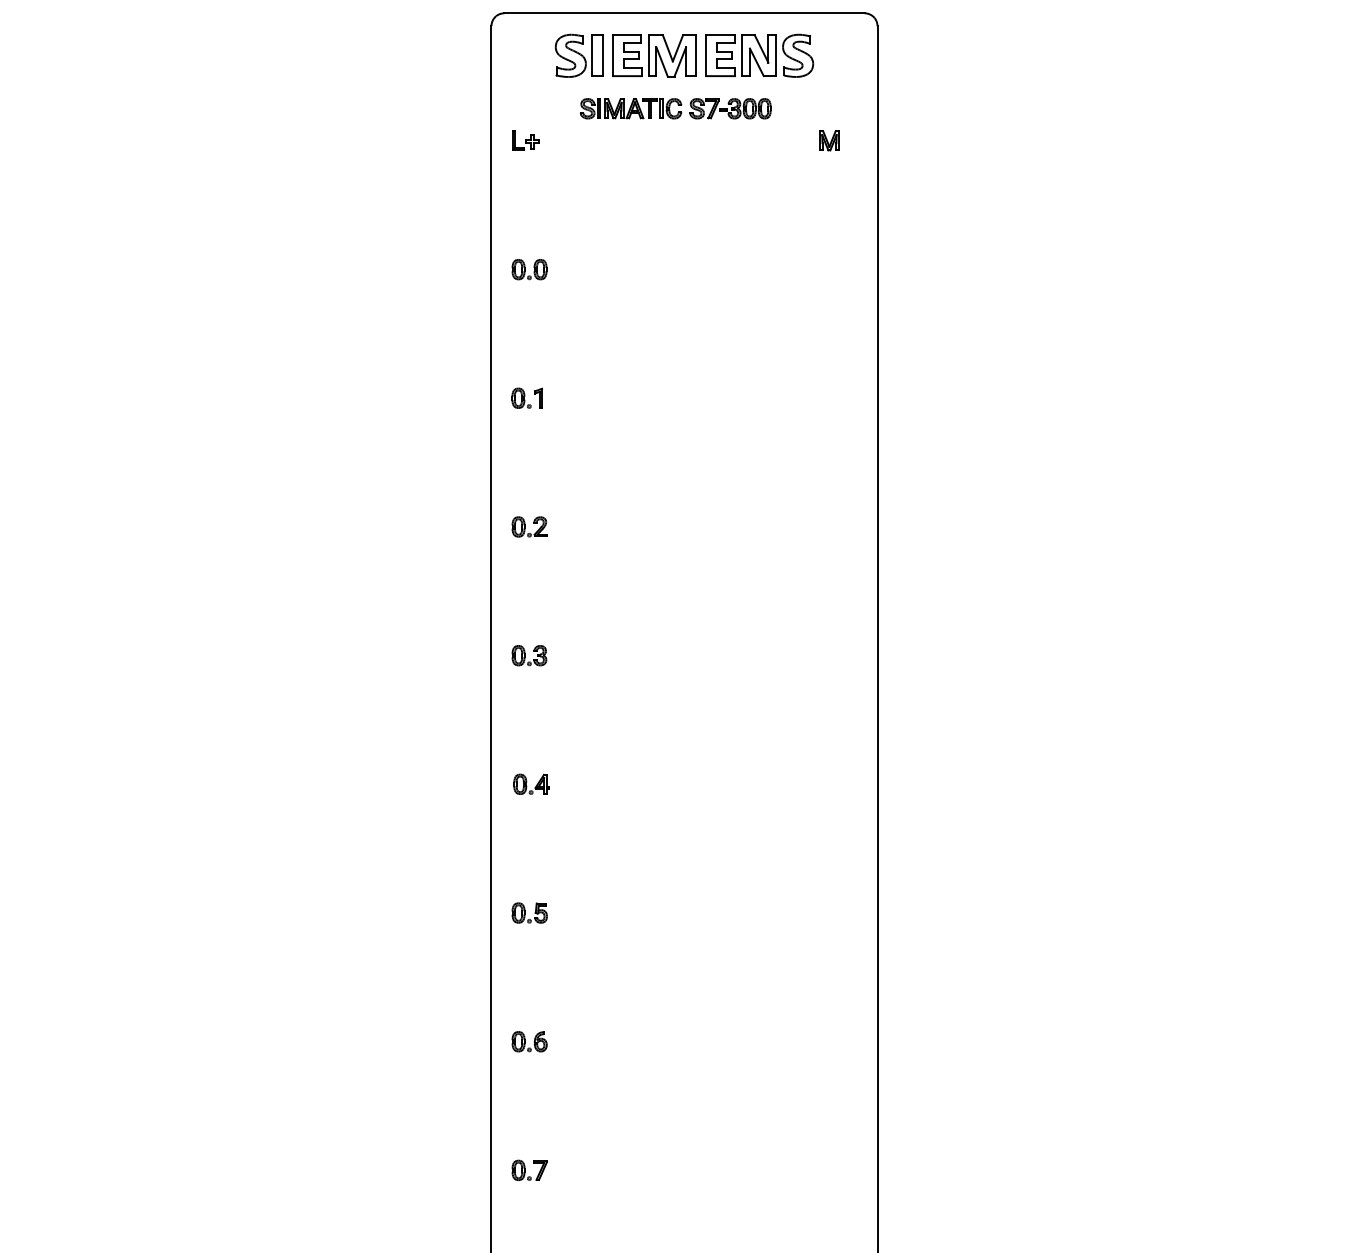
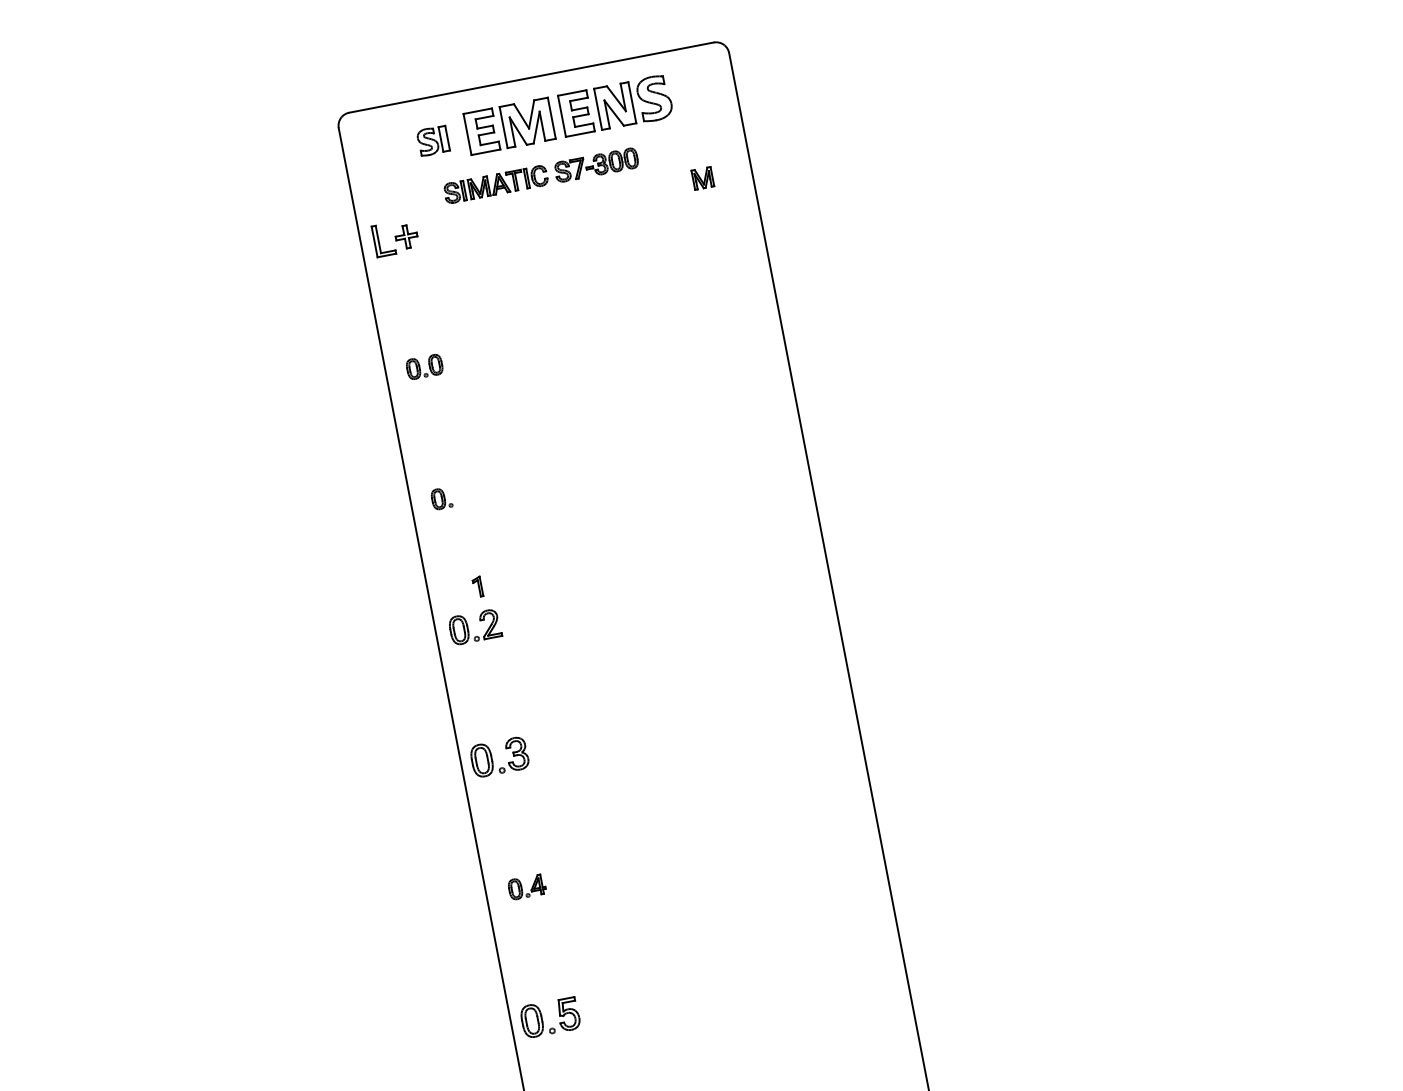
part: (578, 55) -> (432, 140), size x0.6
part: (525, 140) -> (395, 237), size x1.6
part: (538, 397) -> (477, 586), moved
part: (529, 526) -> (474, 626), size x1.4
part: (529, 655) -> (499, 757), size x1.6
part: (529, 912) -> (549, 1017), size x1.6

